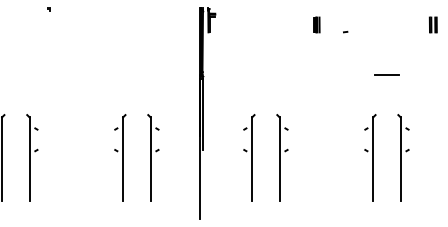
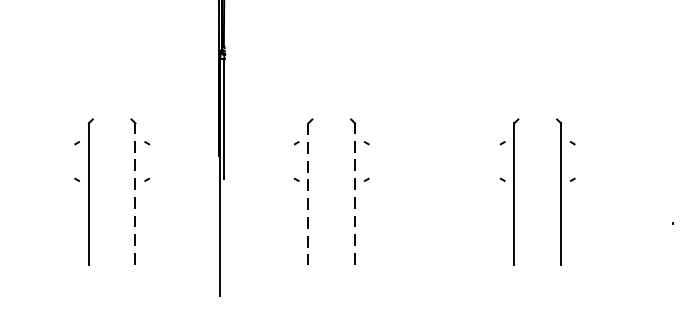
line: (386, 74) -> (536, 50), removed
line: (150, 158) -> (135, 193), solid -> dashed
line: (252, 158) -> (308, 193), solid -> dashed
line: (279, 158) -> (354, 193), solid -> dashed

